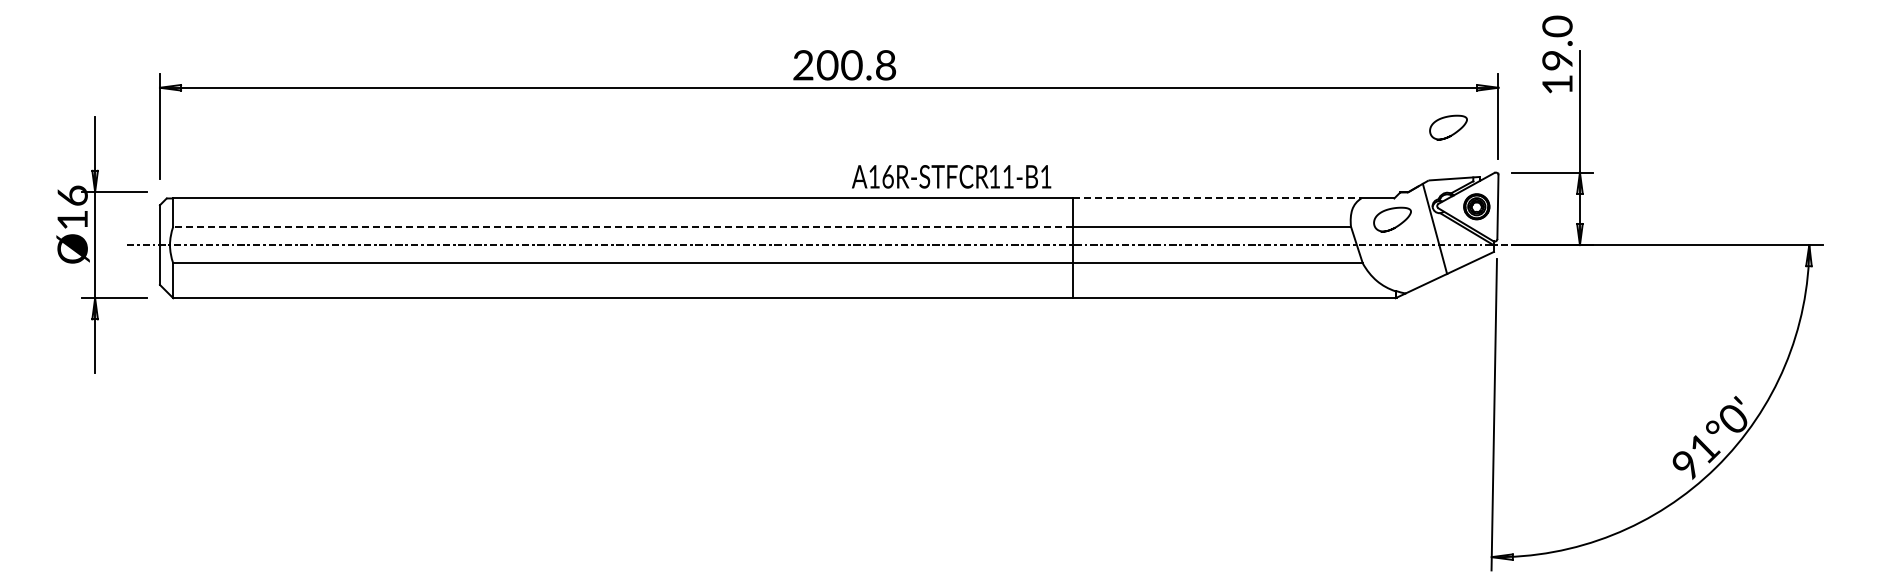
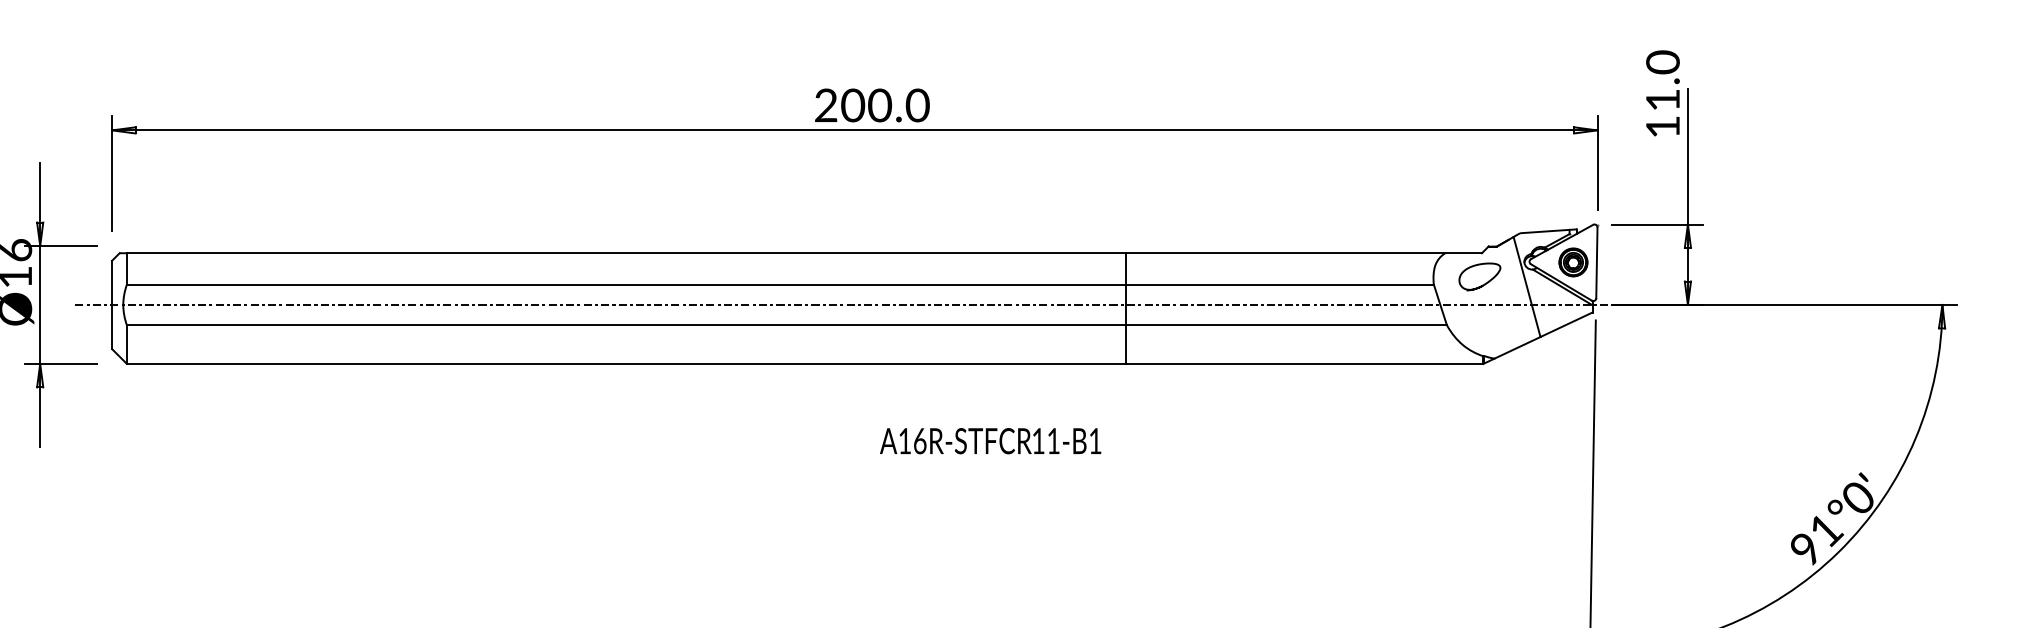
text: (1557, 60) -> (1662, 100), 19.0 -> 11.0
text: (885, 65) -> (917, 105), 200.8 -> 200.0
curve: (1452, 133) -> (1546, 181), removed
text: (951, 176) -> (990, 440), moved
line: (1217, 198) -> (1285, 253), dashed -> solid
line: (623, 226) -> (626, 284), dashed -> solid

